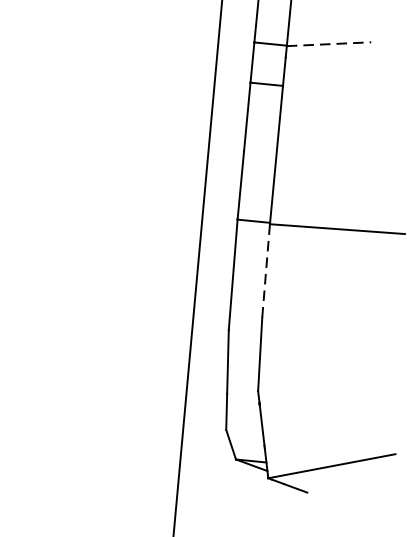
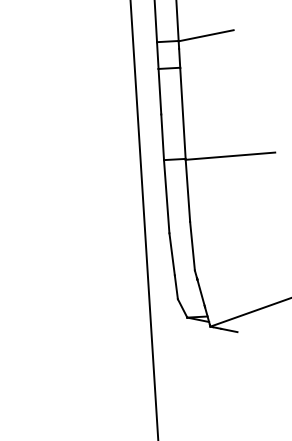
line: (329, 43) -> (206, 35), dashed -> solid
line: (265, 270) -> (187, 190), dashed -> solid

